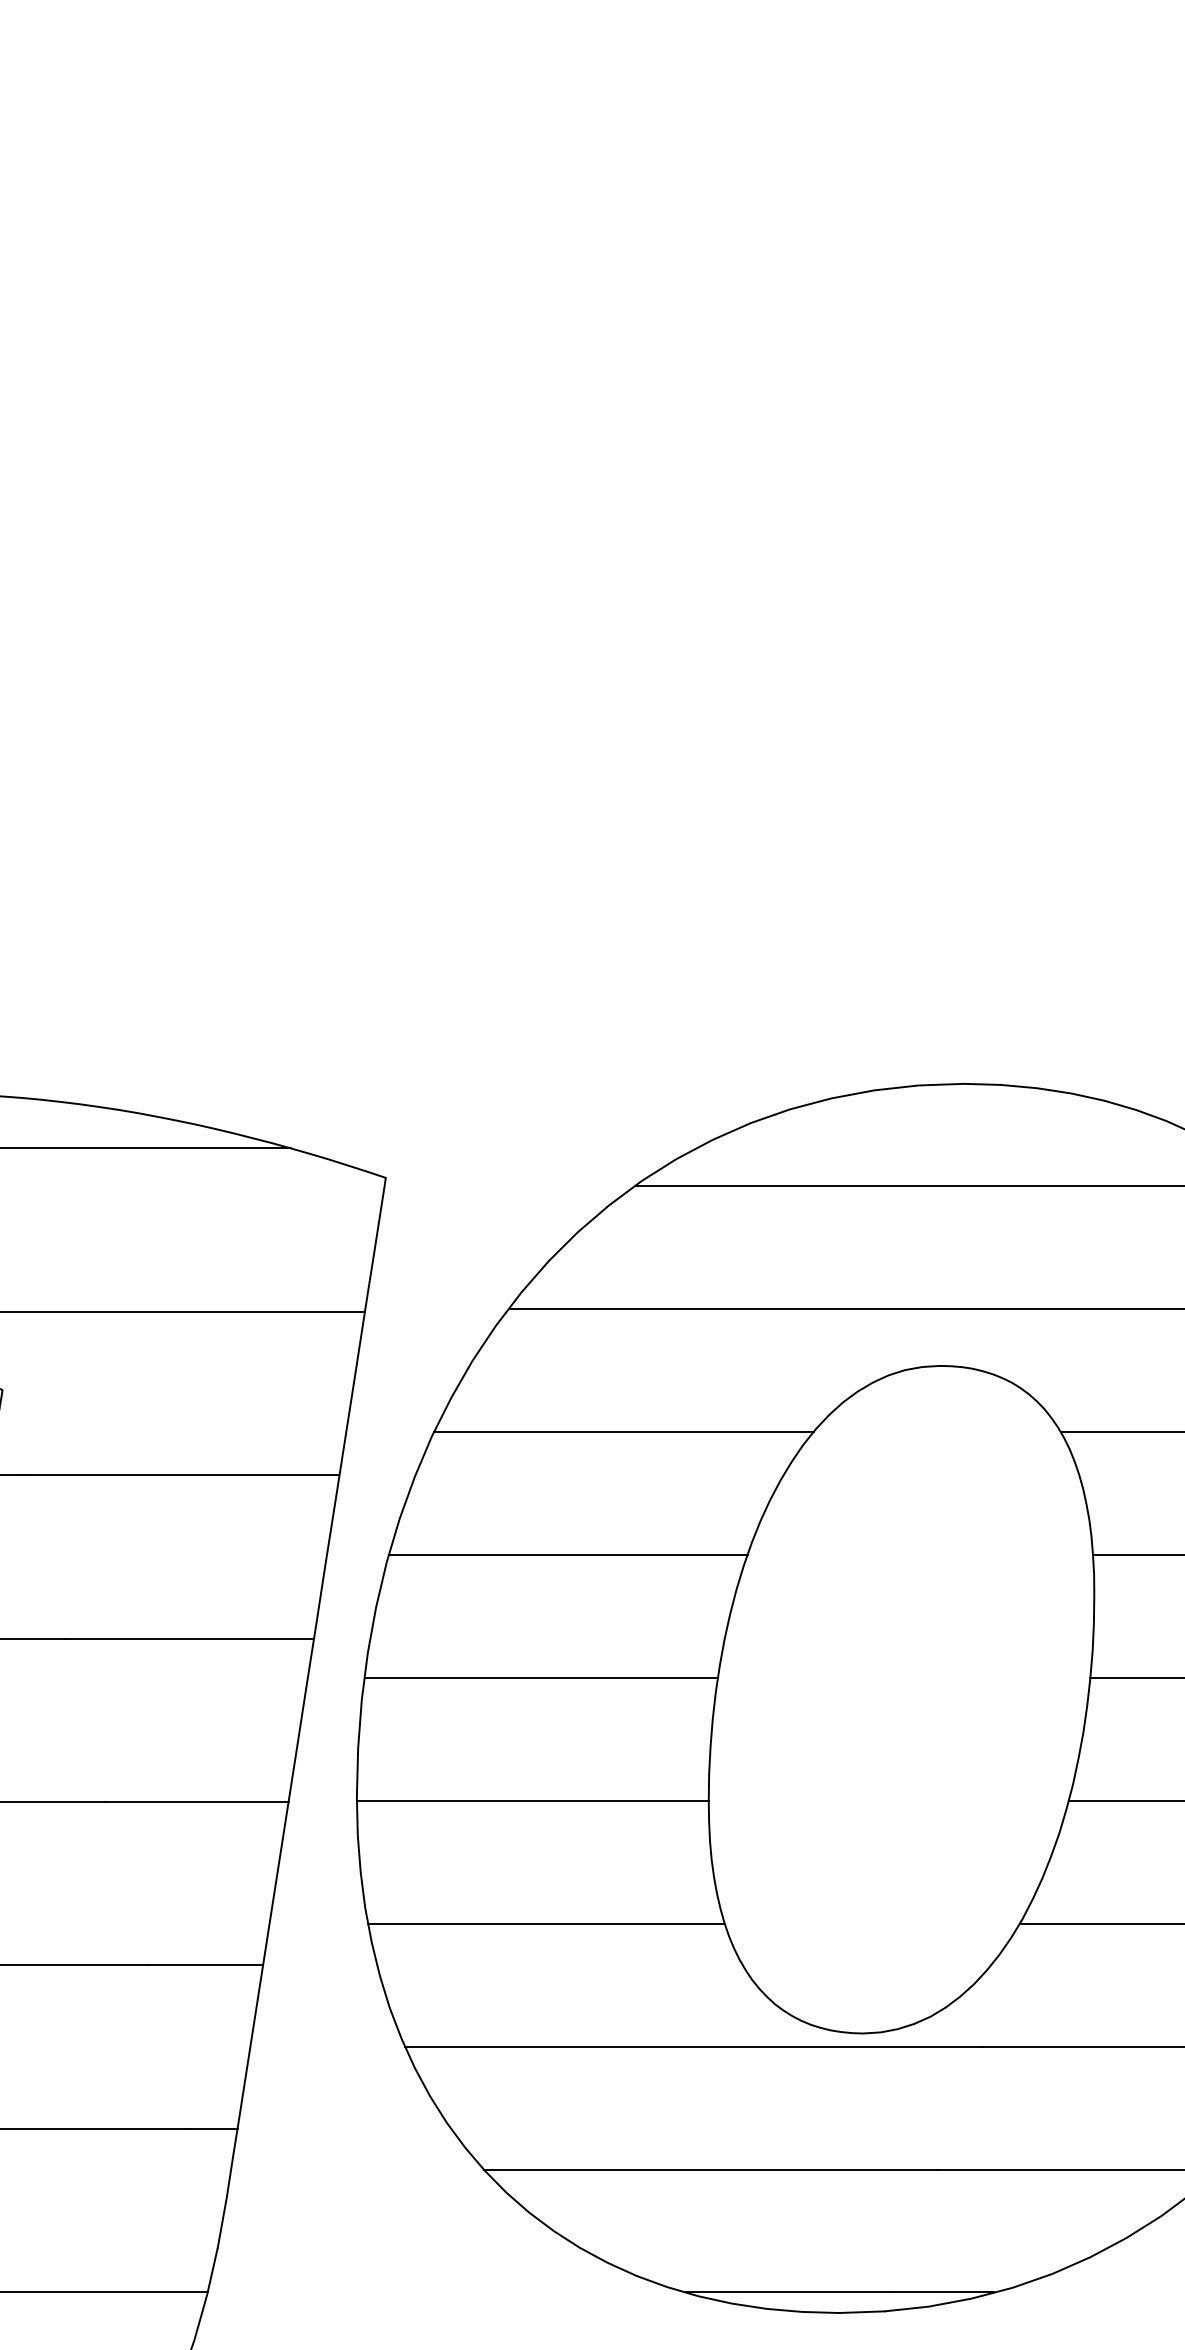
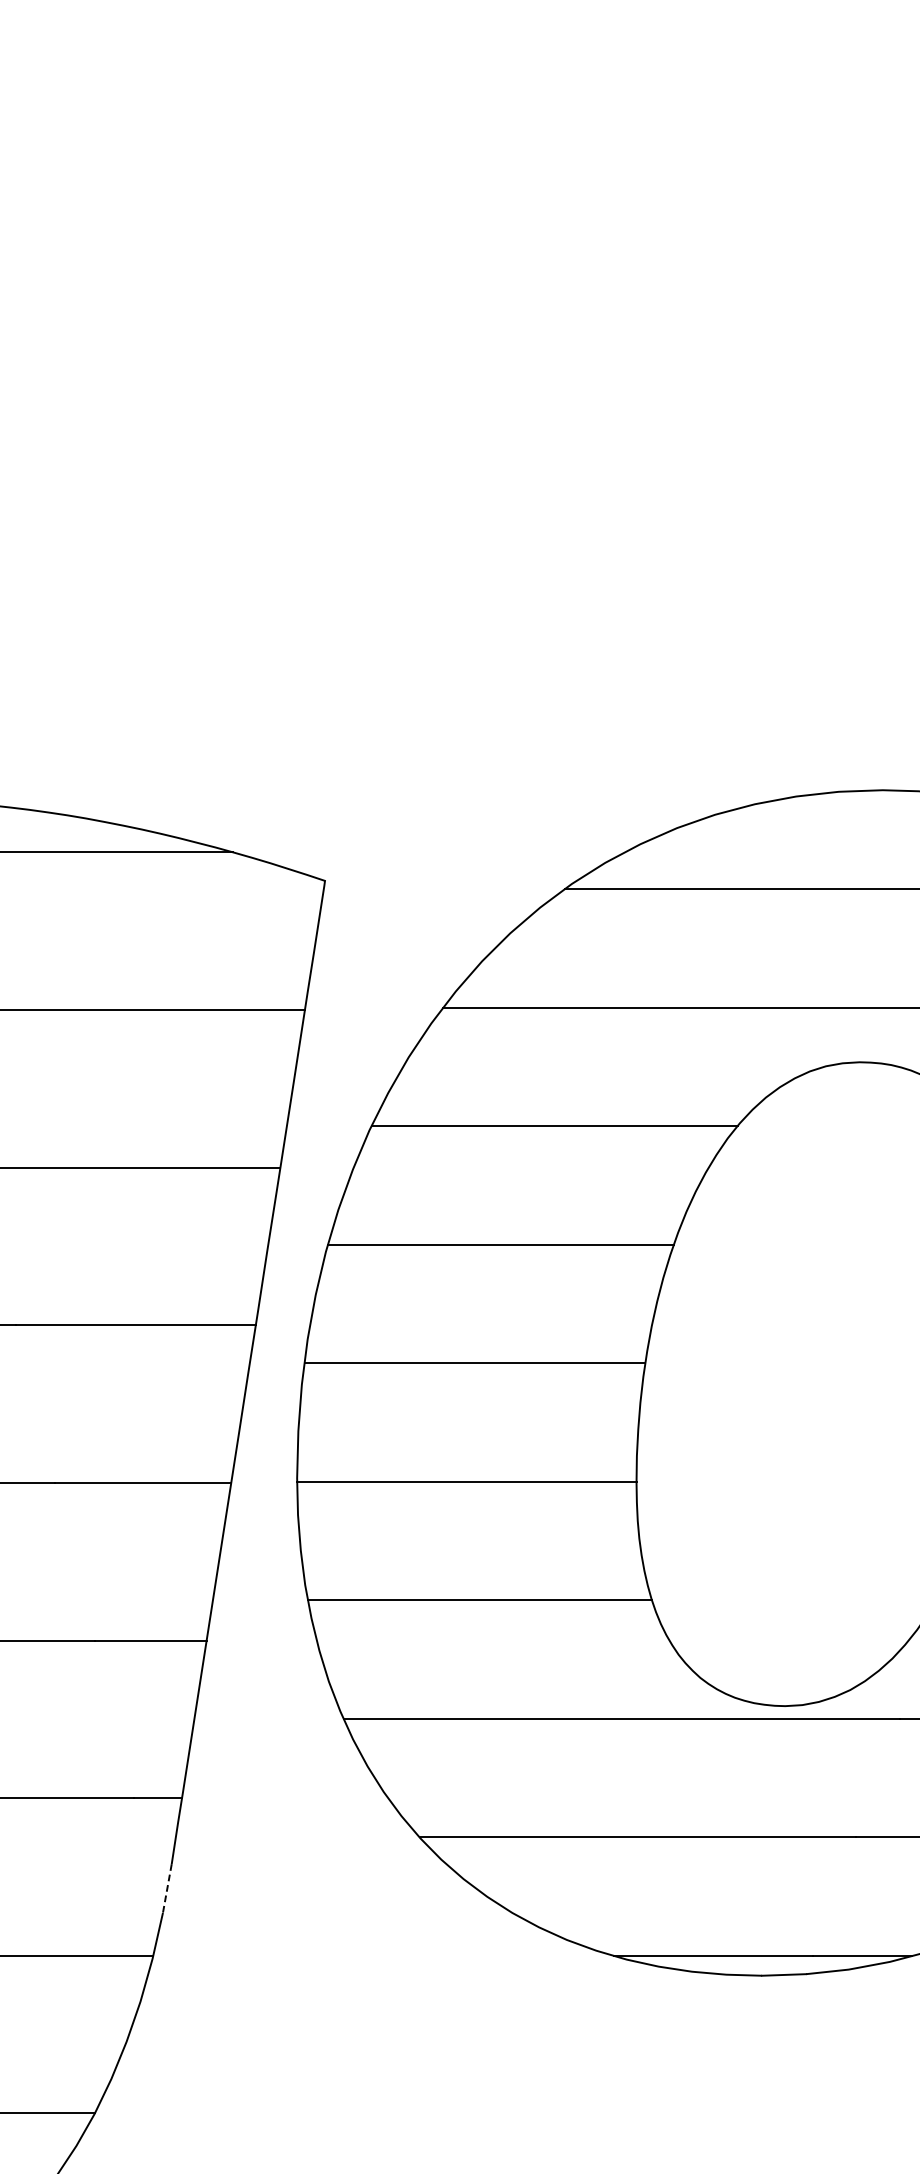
line: (222, 2222) -> (167, 1888), solid -> dashed

